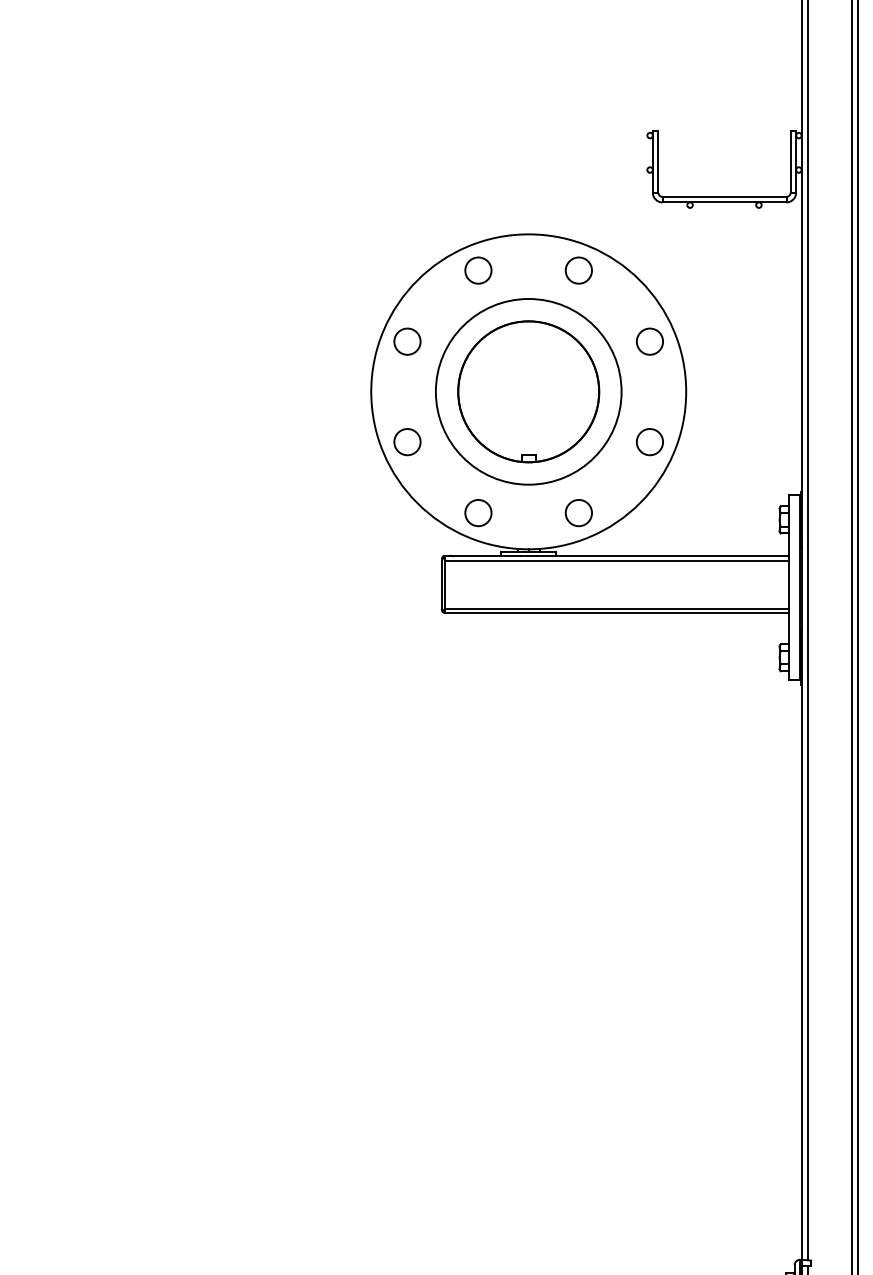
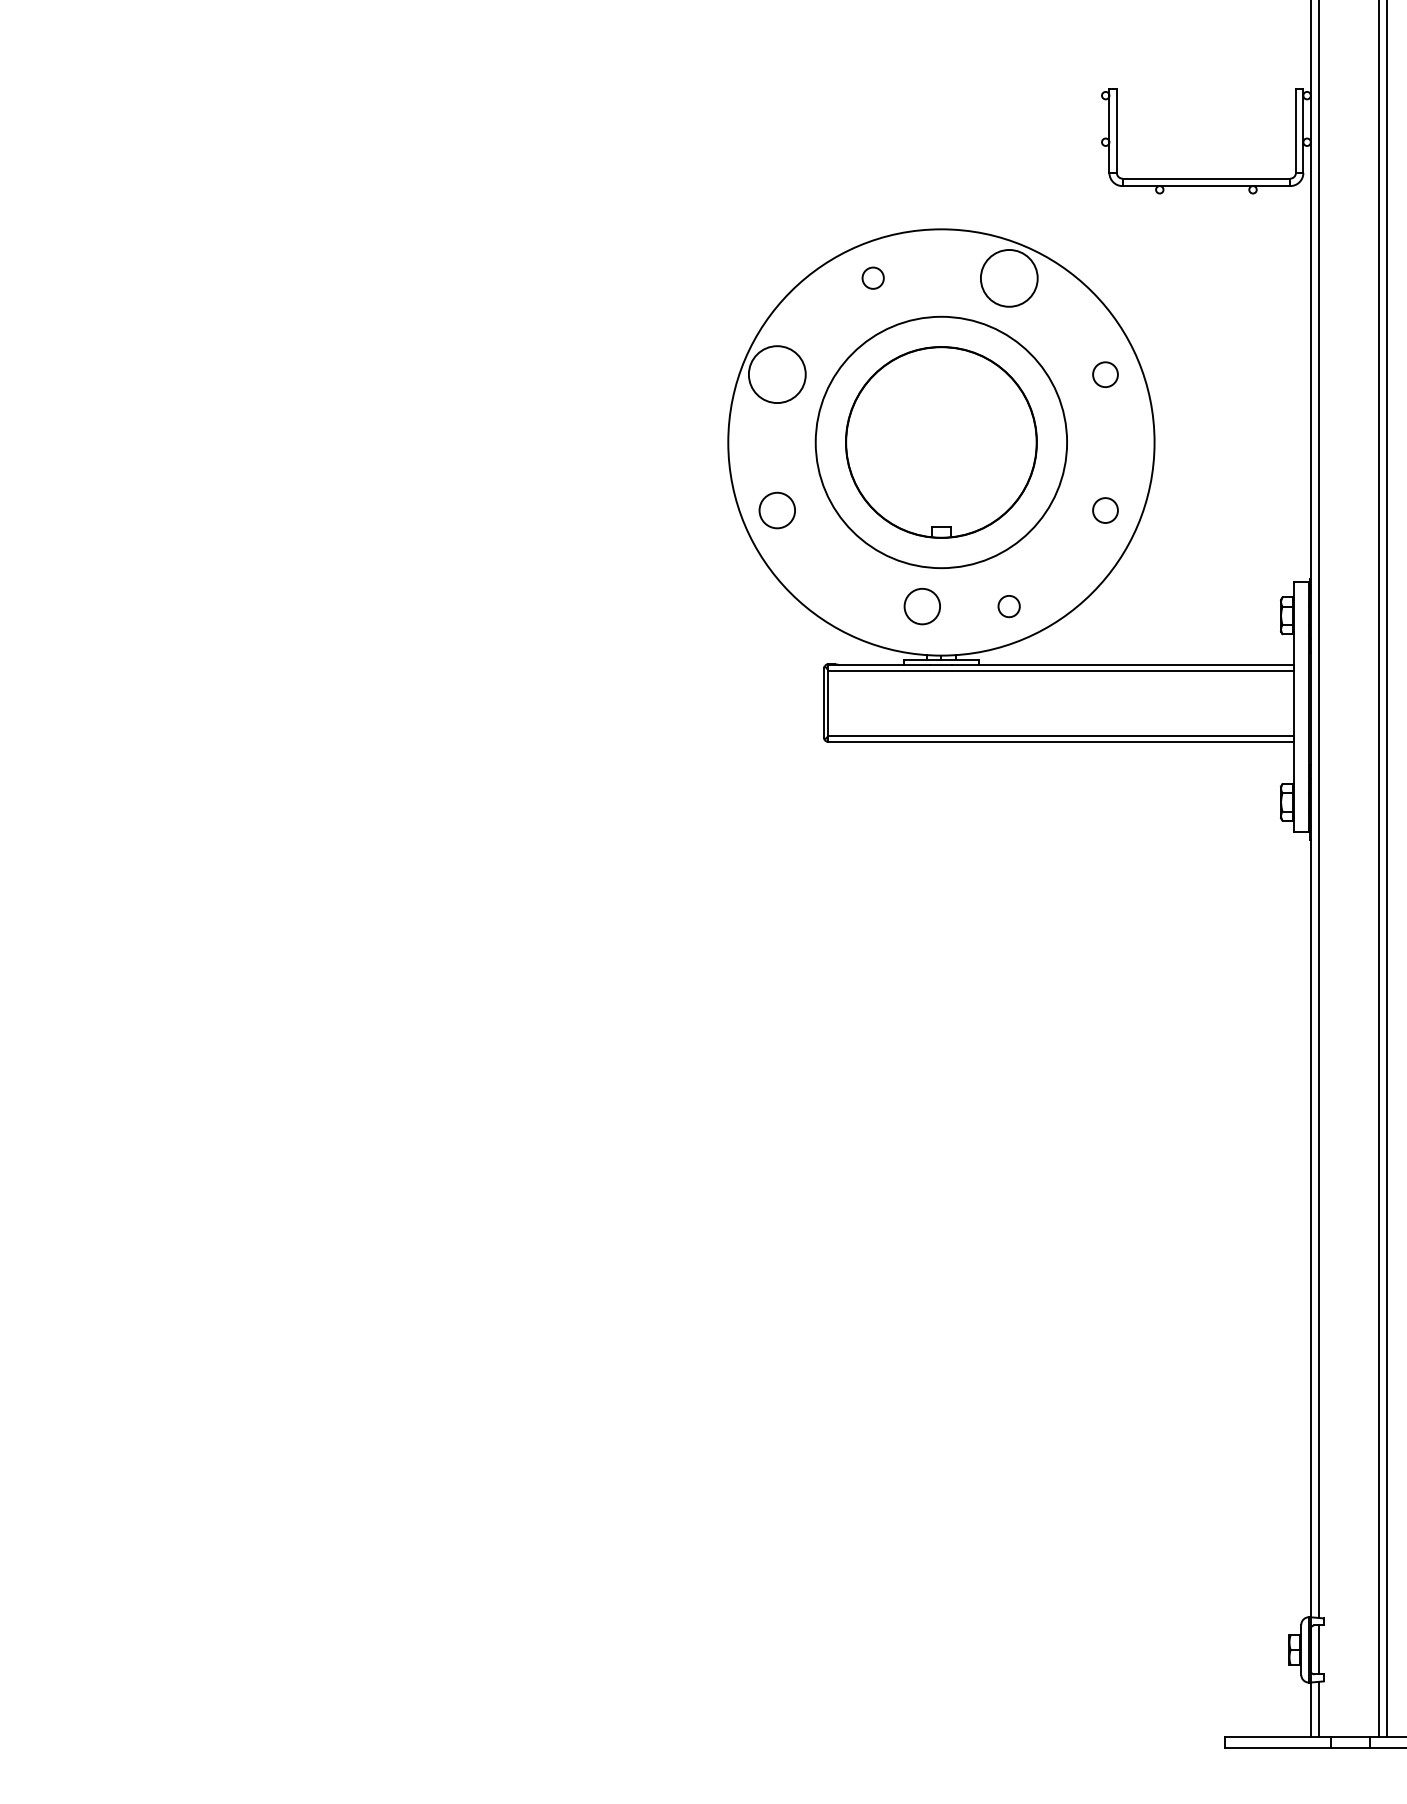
circle: (477, 269) -> (872, 277), size x0.6
circle: (579, 270) -> (1009, 278), size x1.6
circle: (407, 341) -> (777, 374), size x1.6
circle: (649, 341) -> (1105, 374), size x0.7
circle: (649, 442) -> (1105, 510), size x0.7
circle: (477, 513) -> (921, 606), moved
circle: (578, 513) -> (1008, 606), size x0.6

